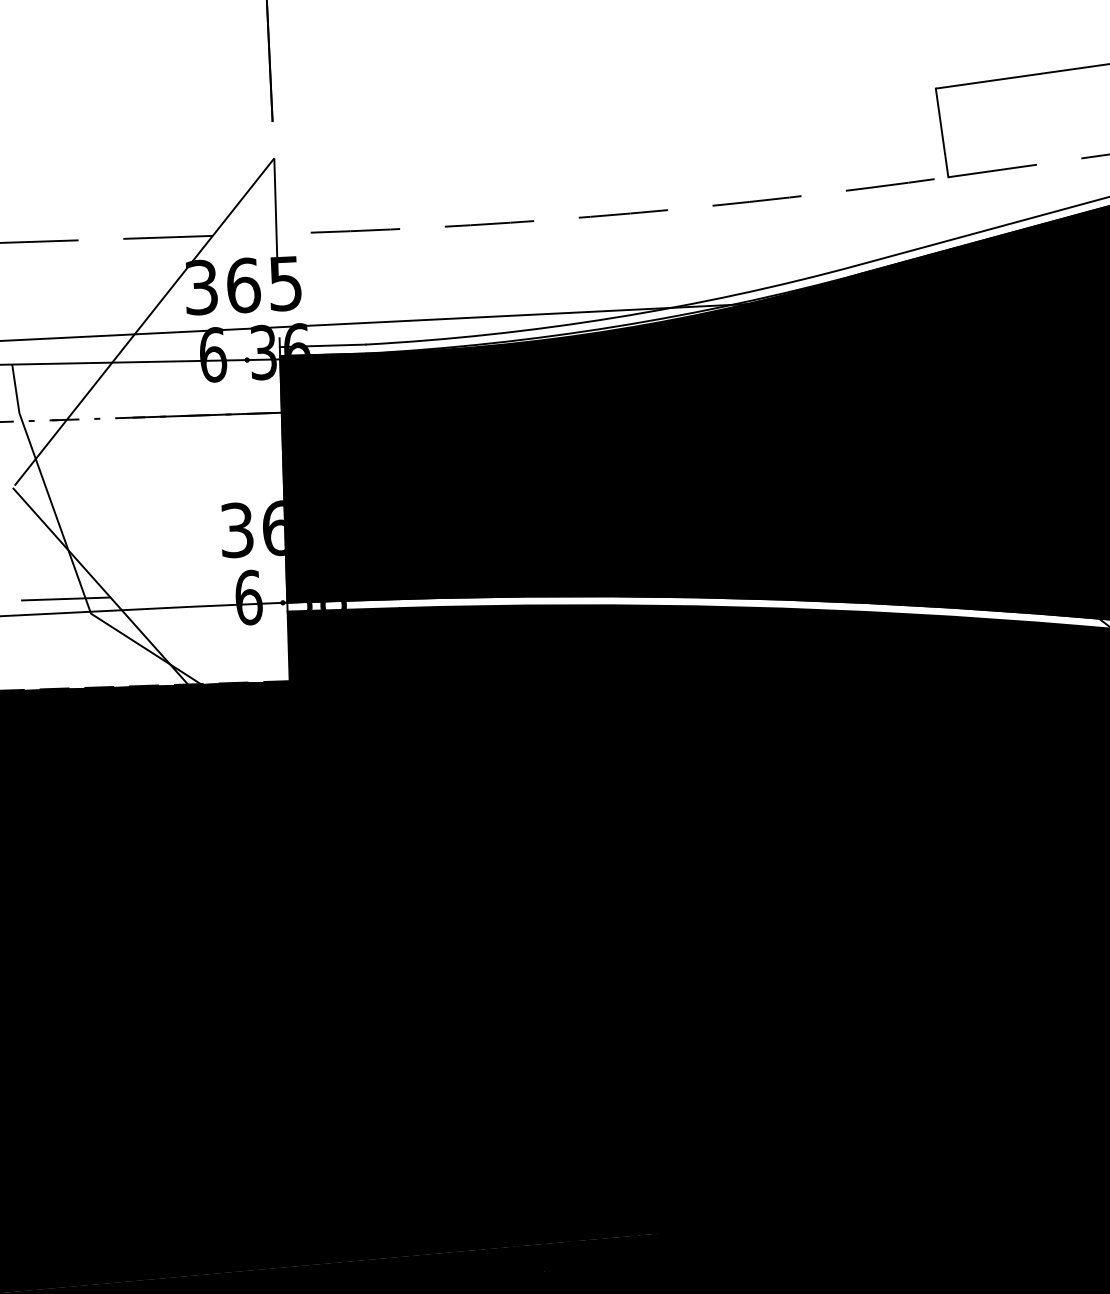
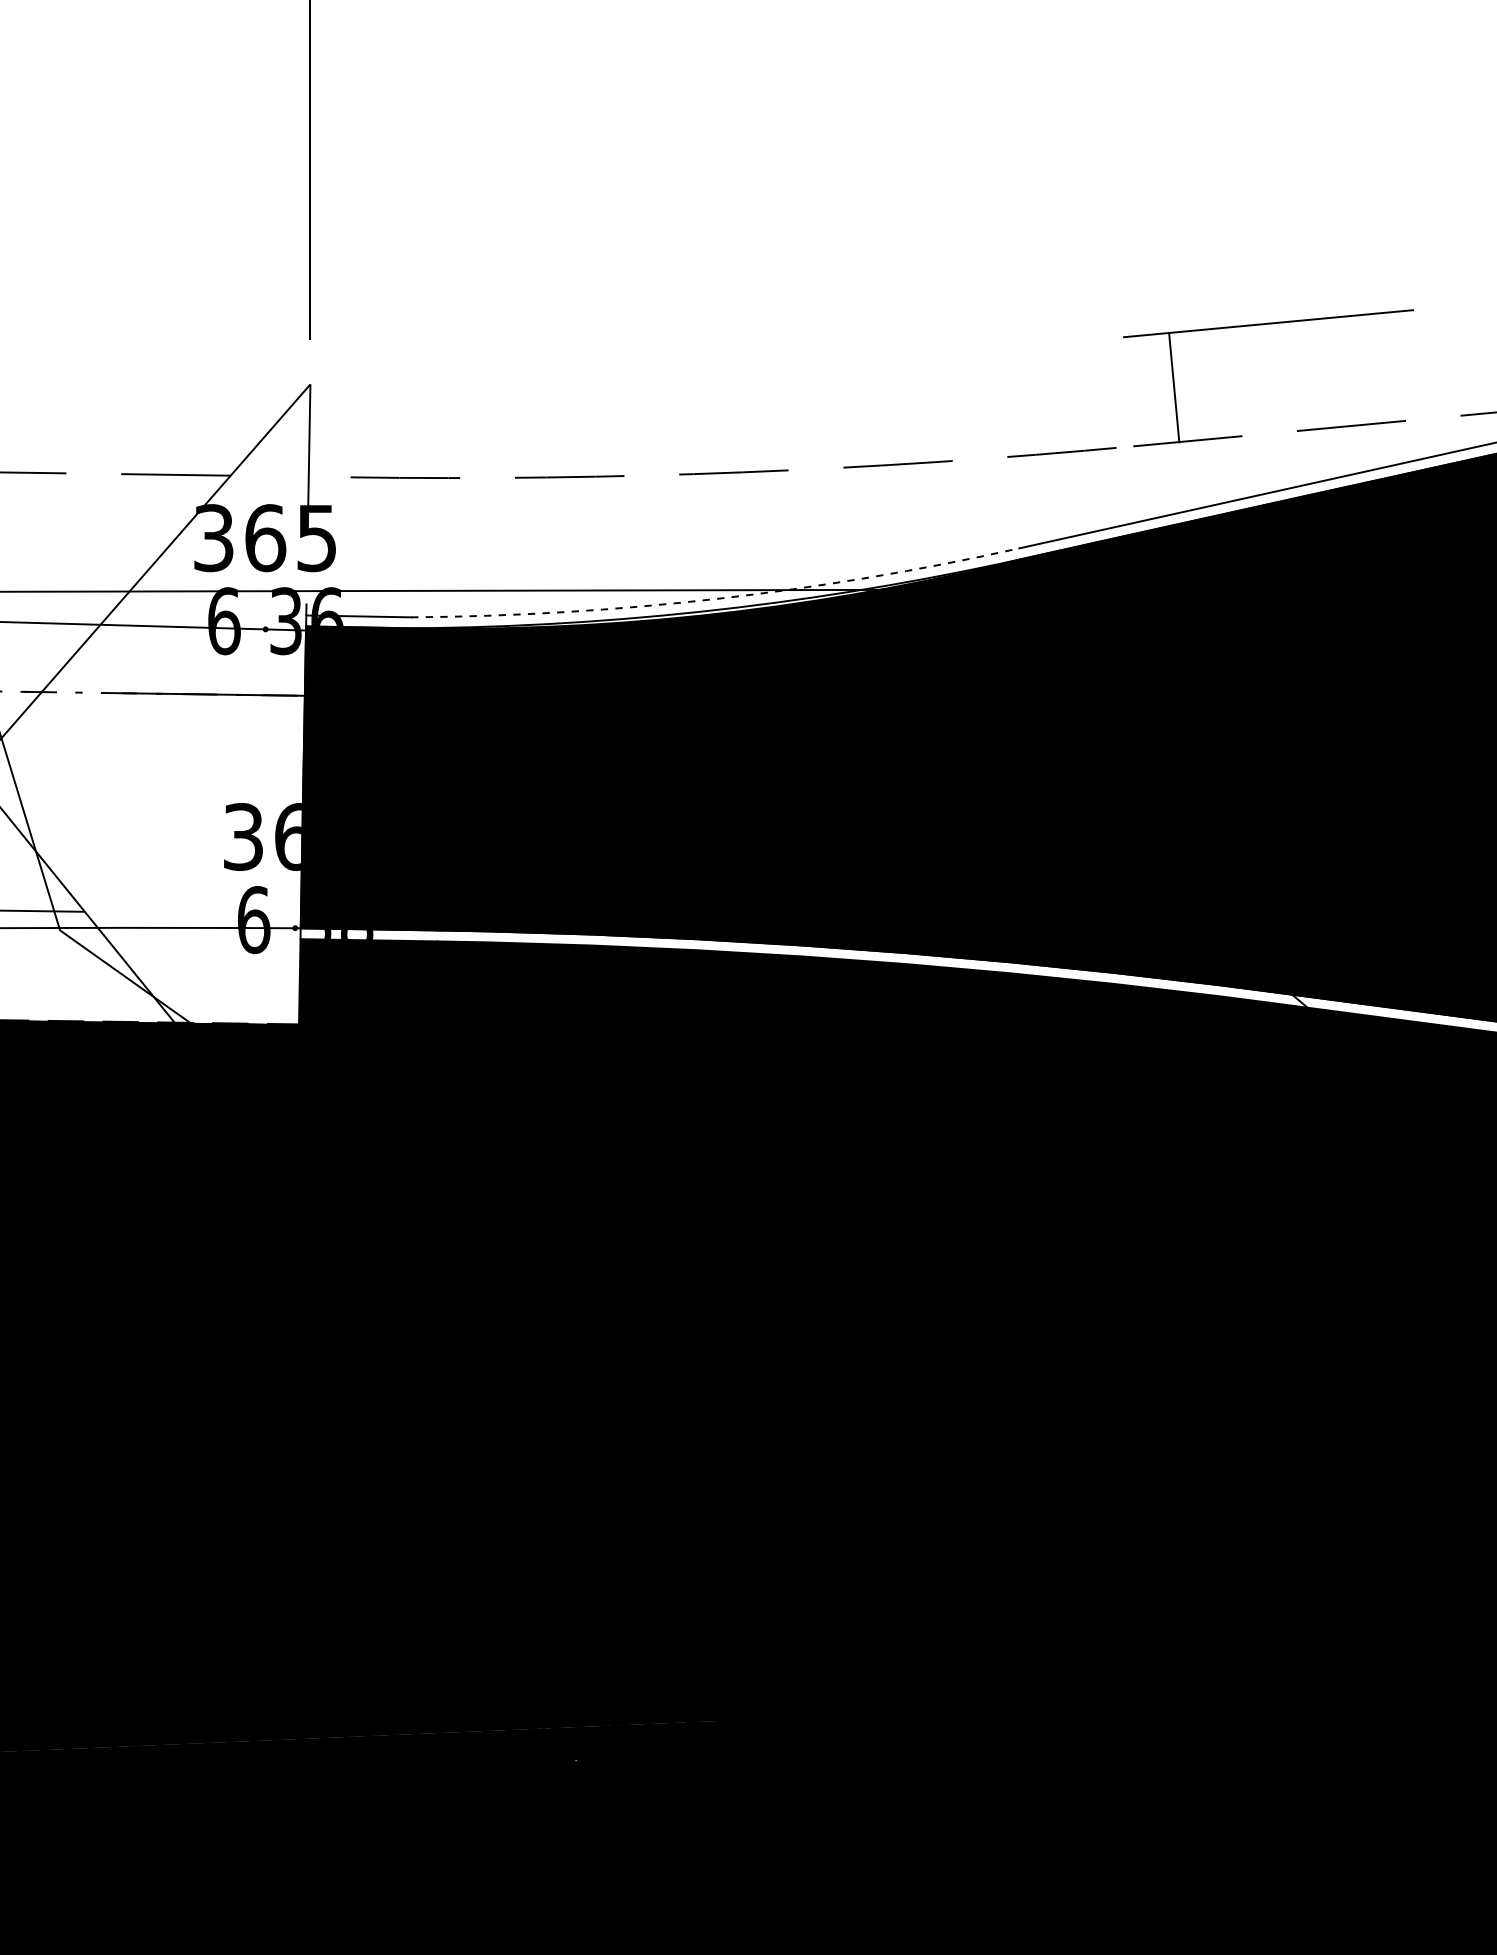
line: (942, 132) -> (1174, 387), moved
arc: (614, 317) -> (717, 598), solid -> dashed

